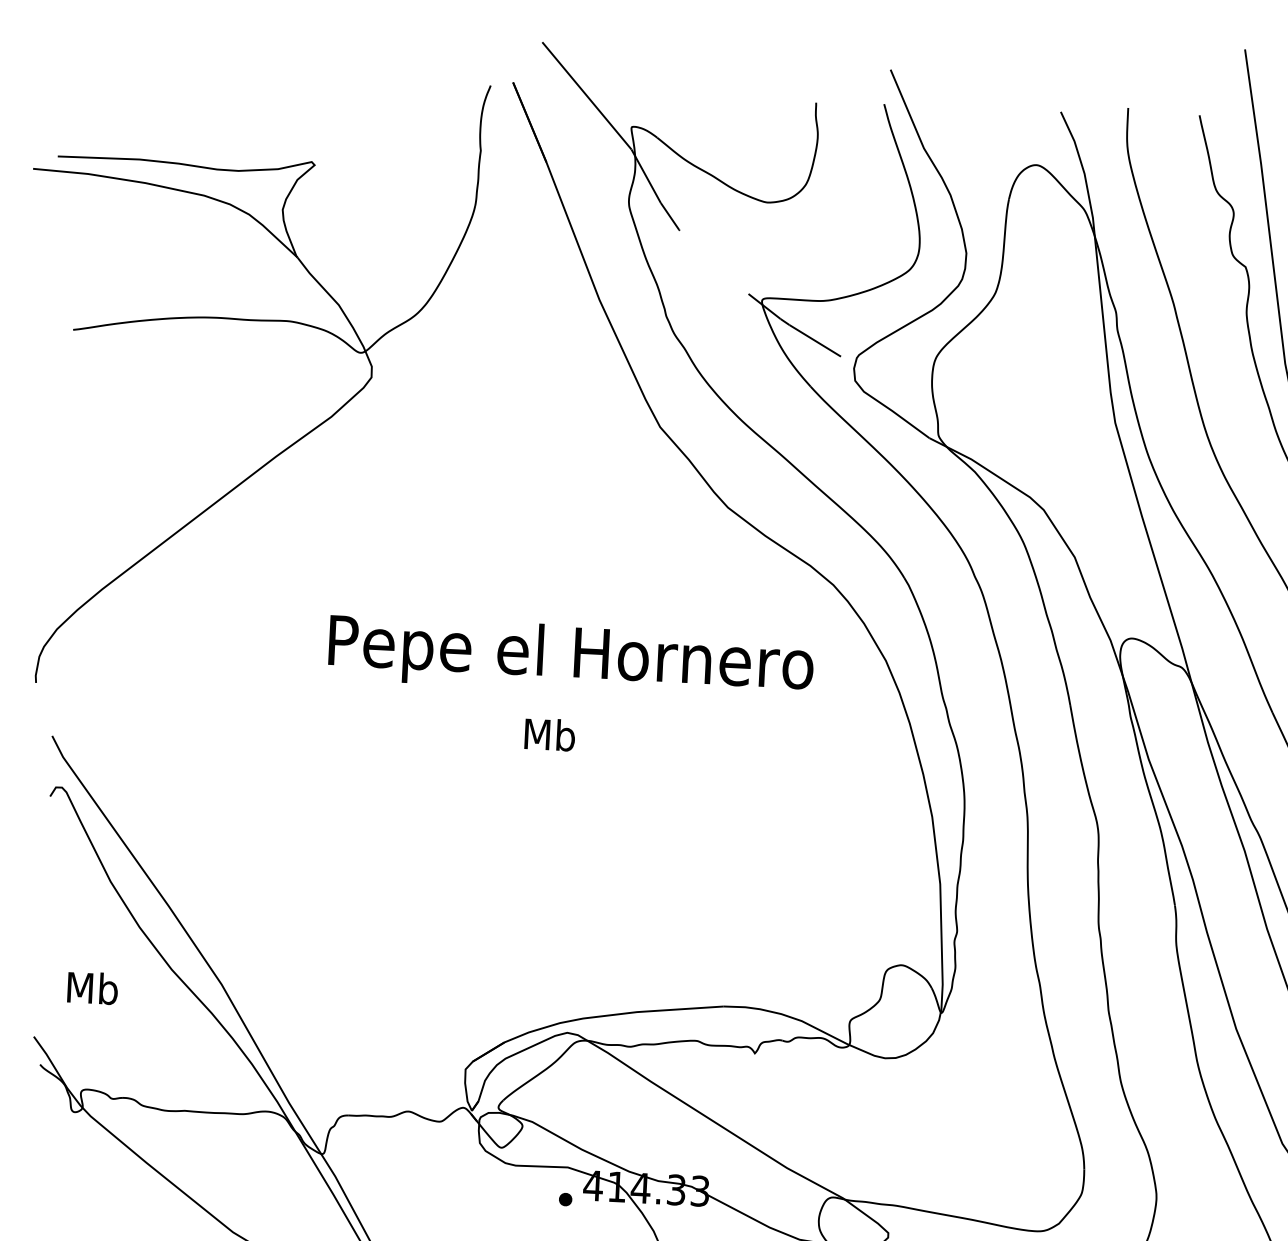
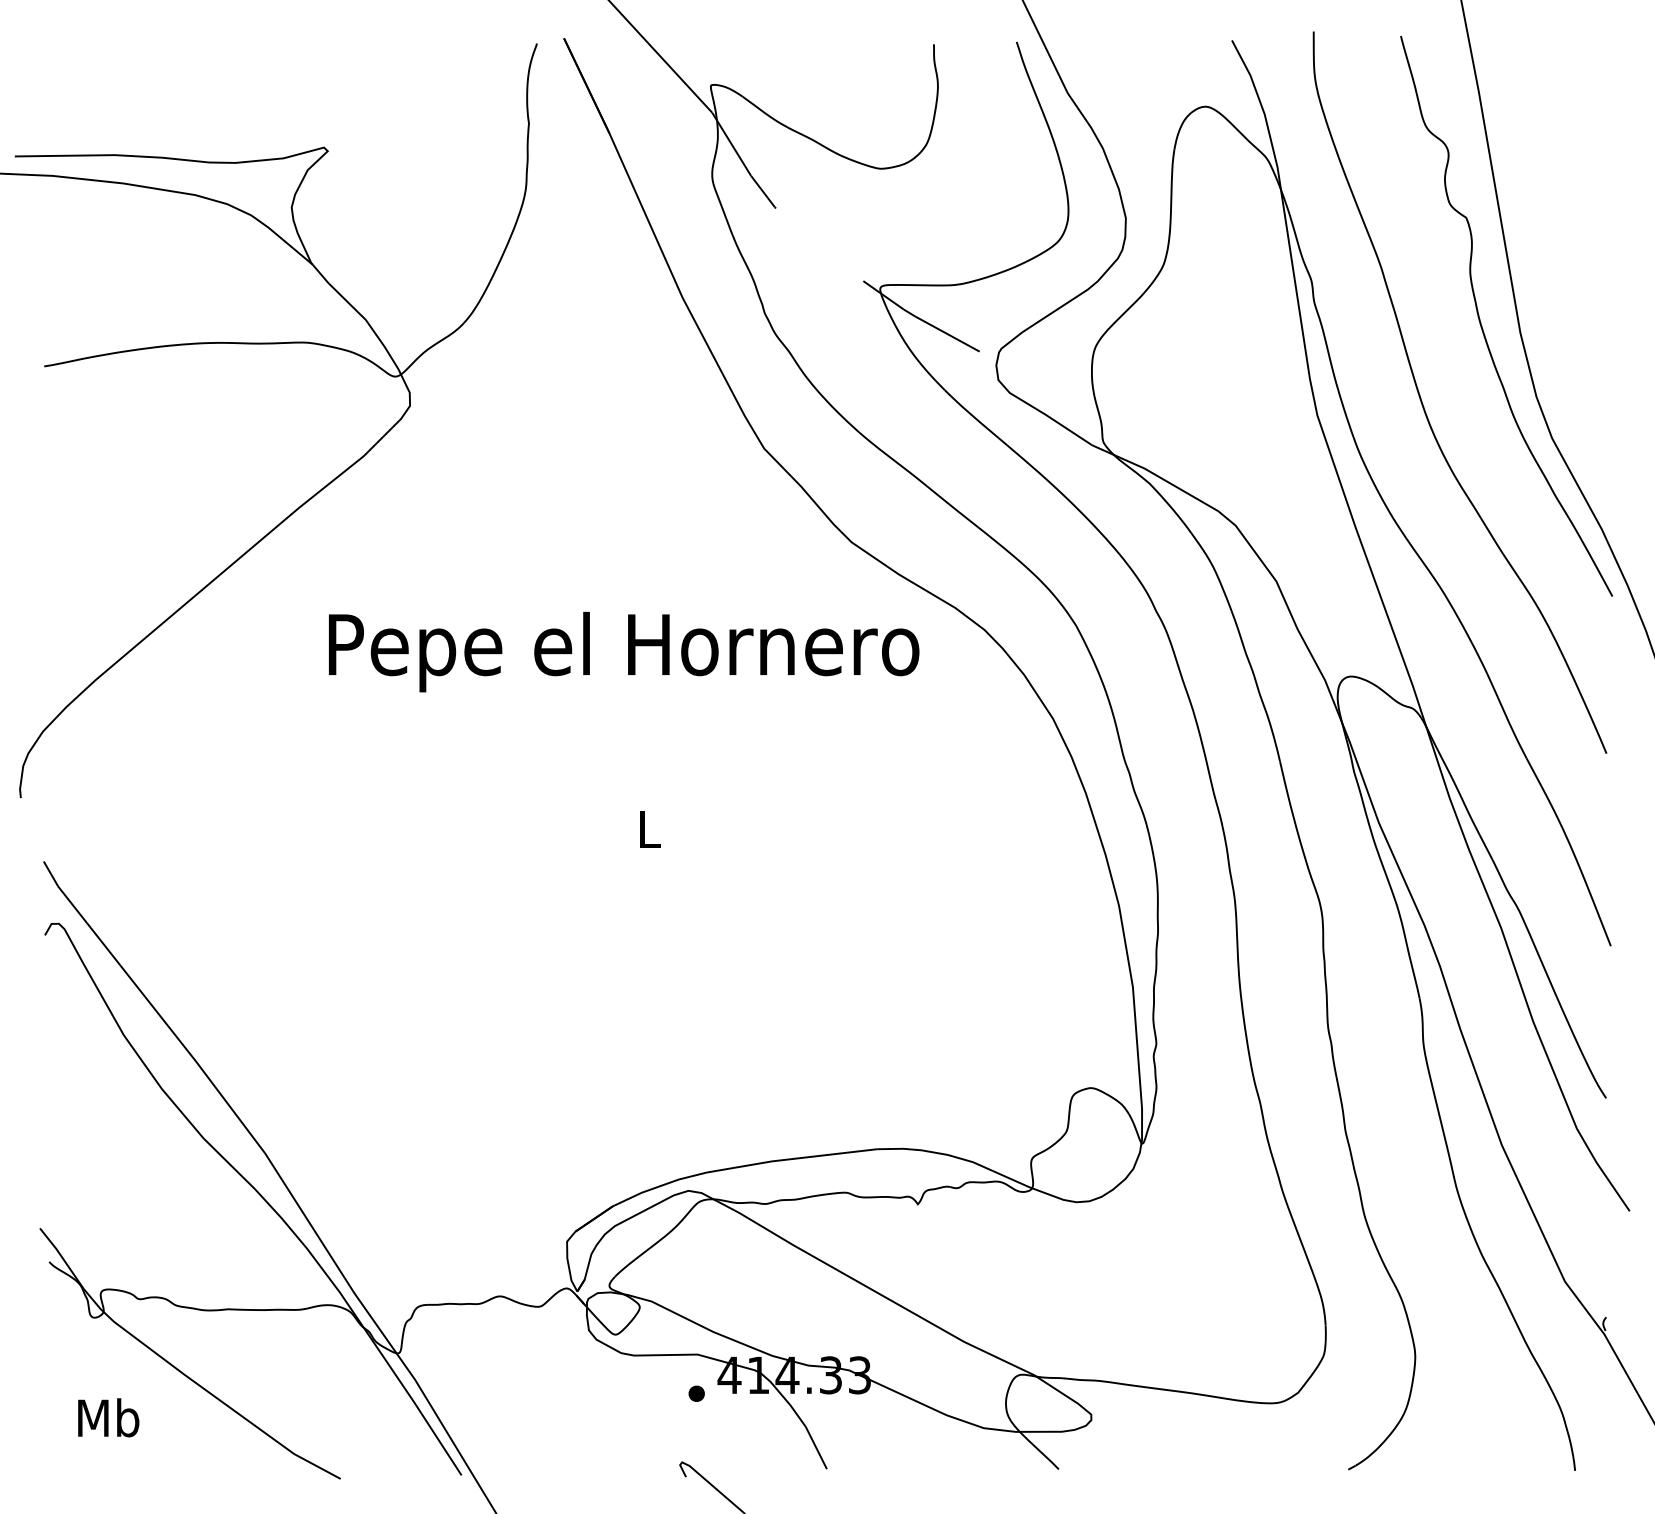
text: (571, 658) -> (624, 652), moved
text: (549, 733) -> (648, 828), Mb -> L
text: (92, 987) -> (108, 1417), moved

